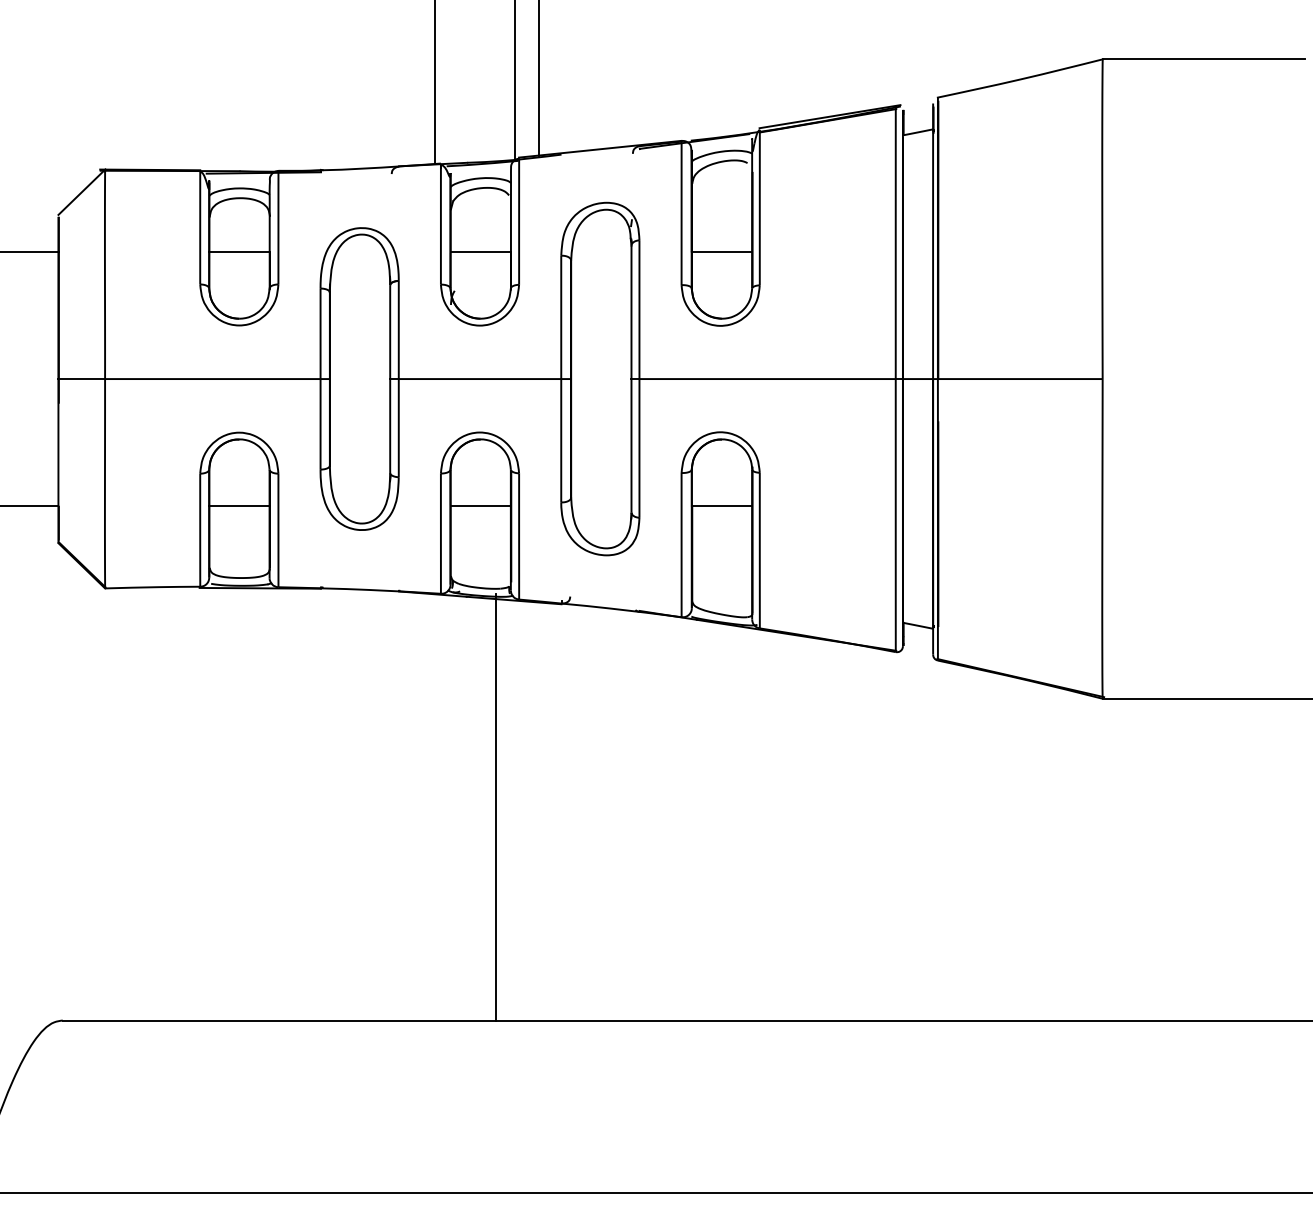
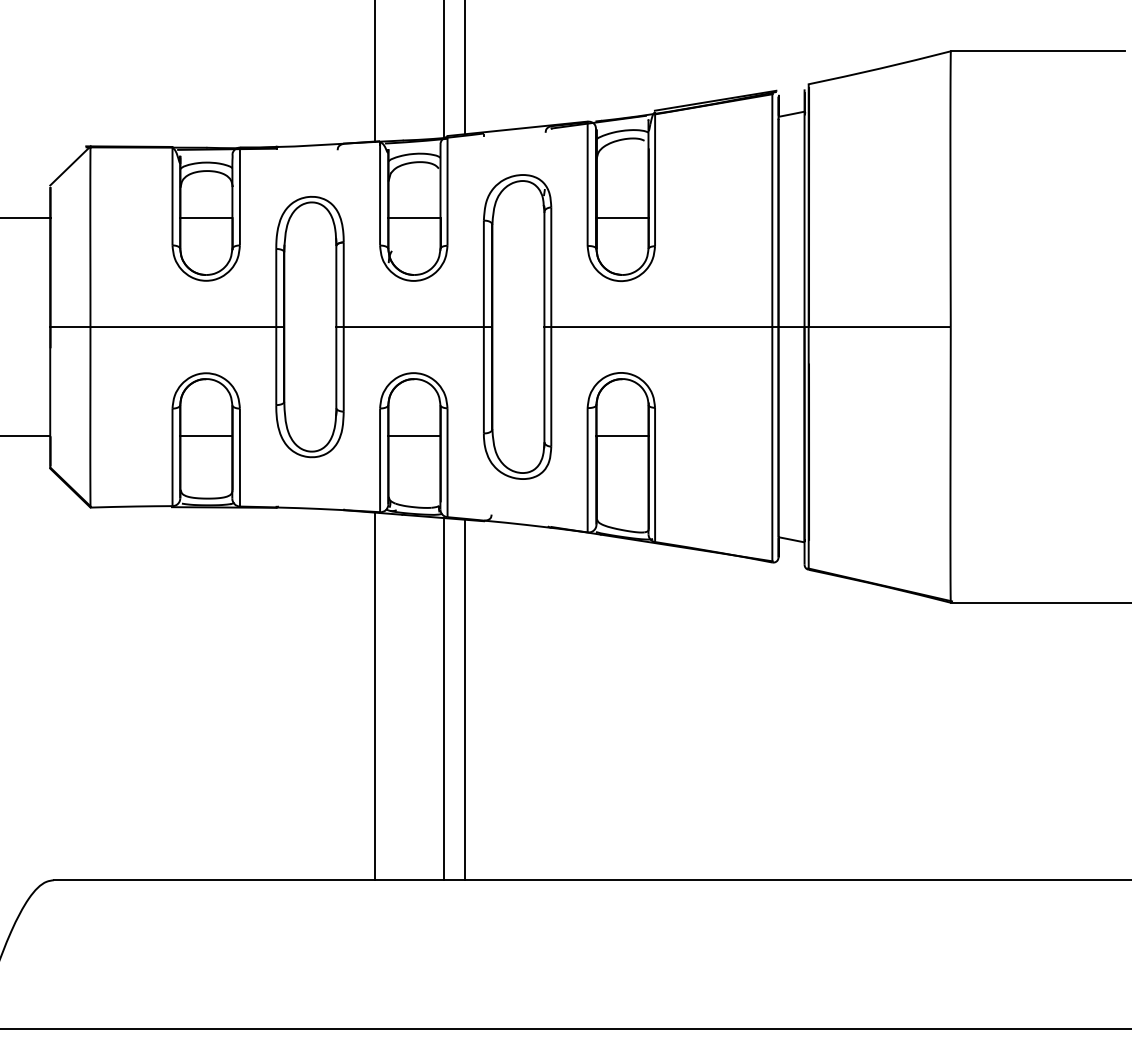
line: (495, 807) -> (374, 696), moved
line: (515, 810) -> (444, 699), added
line: (538, 811) -> (464, 699), added

